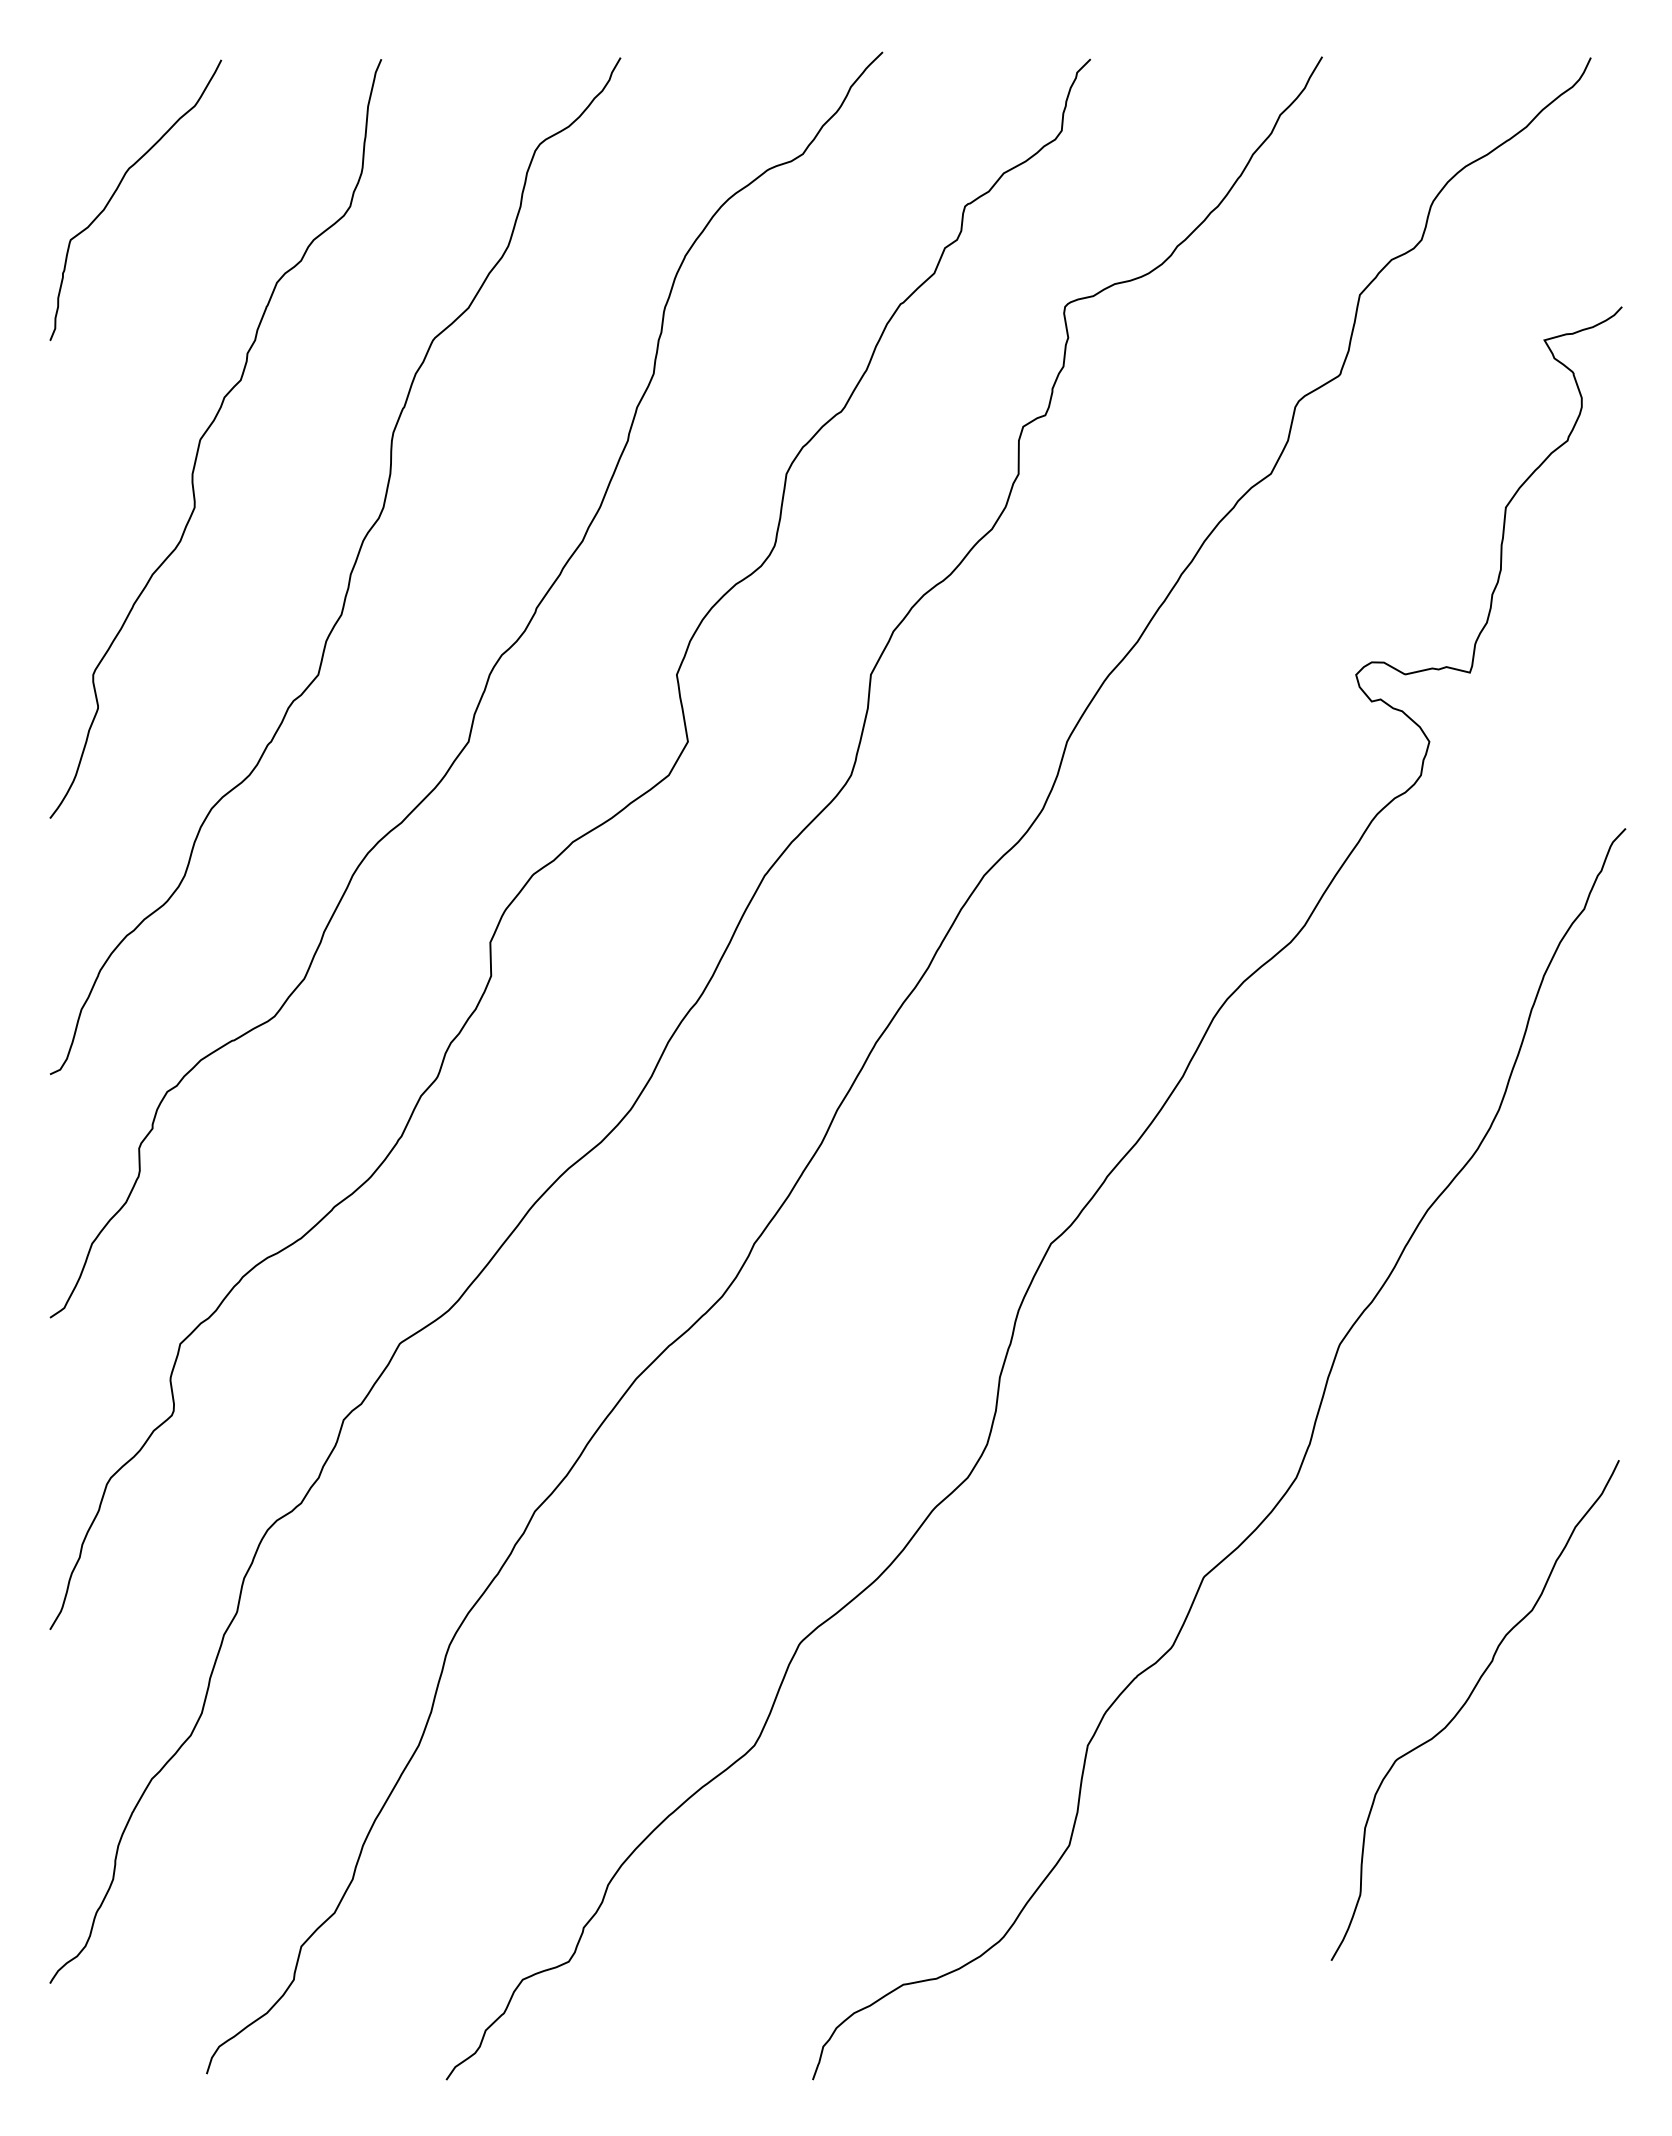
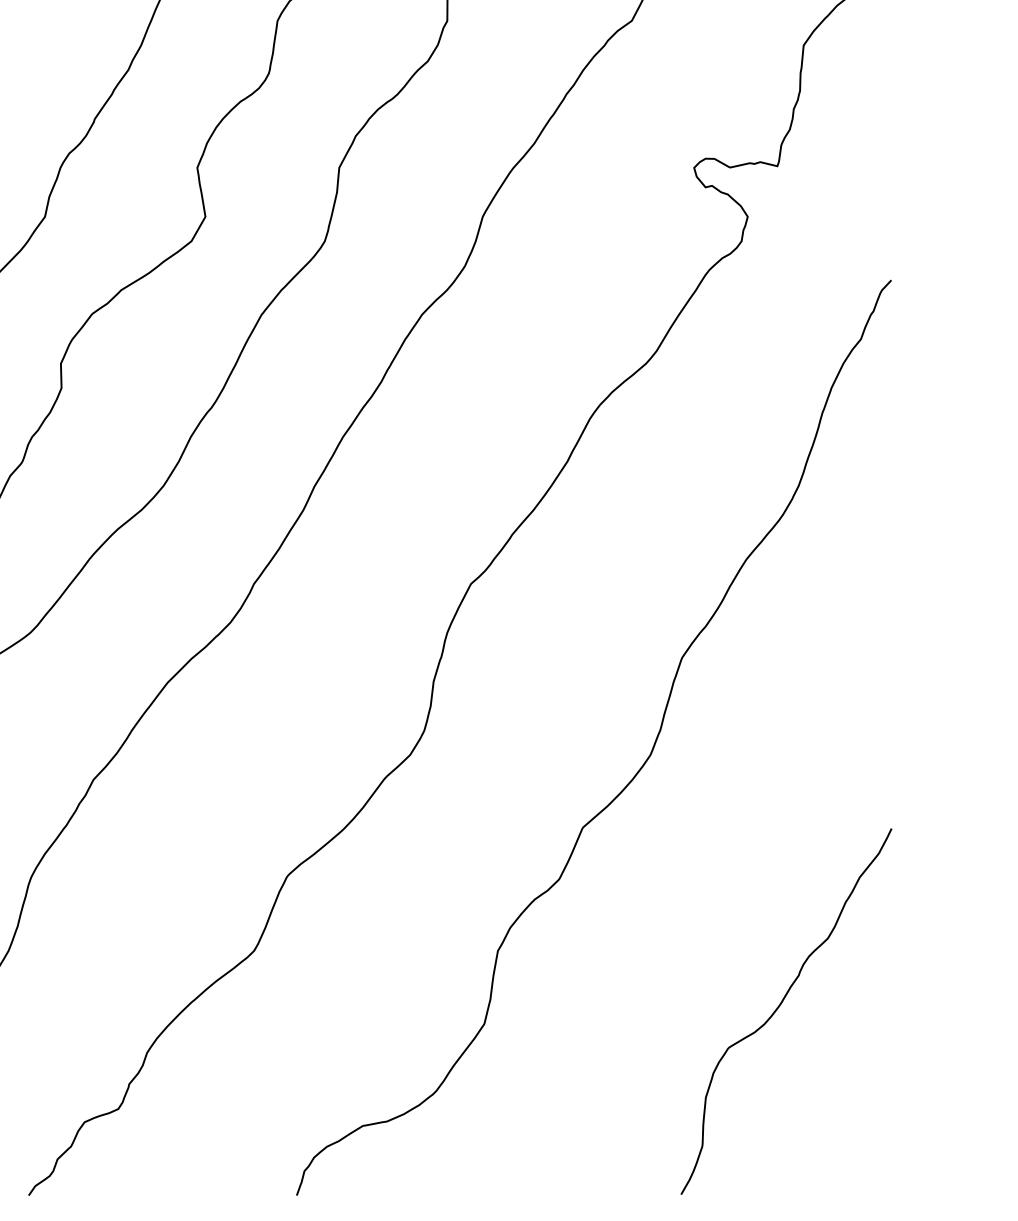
curve: (1466, 1703) -> (780, 1006), moved

